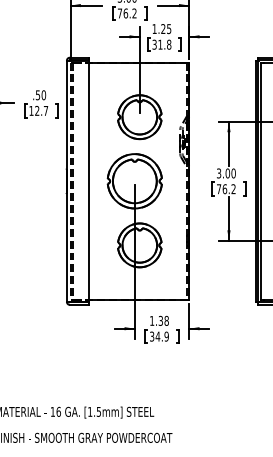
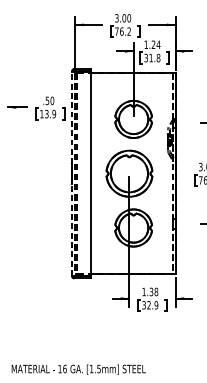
text: (168, 29) -> (157, 45), 1.25 -> 1.24
text: (41, 110) -> (50, 113), 12.7 -> 13.9
line: (66, 181) -> (71, 173), solid -> dashed
text: (157, 336) -> (148, 305), 34.9 -> 32.9

